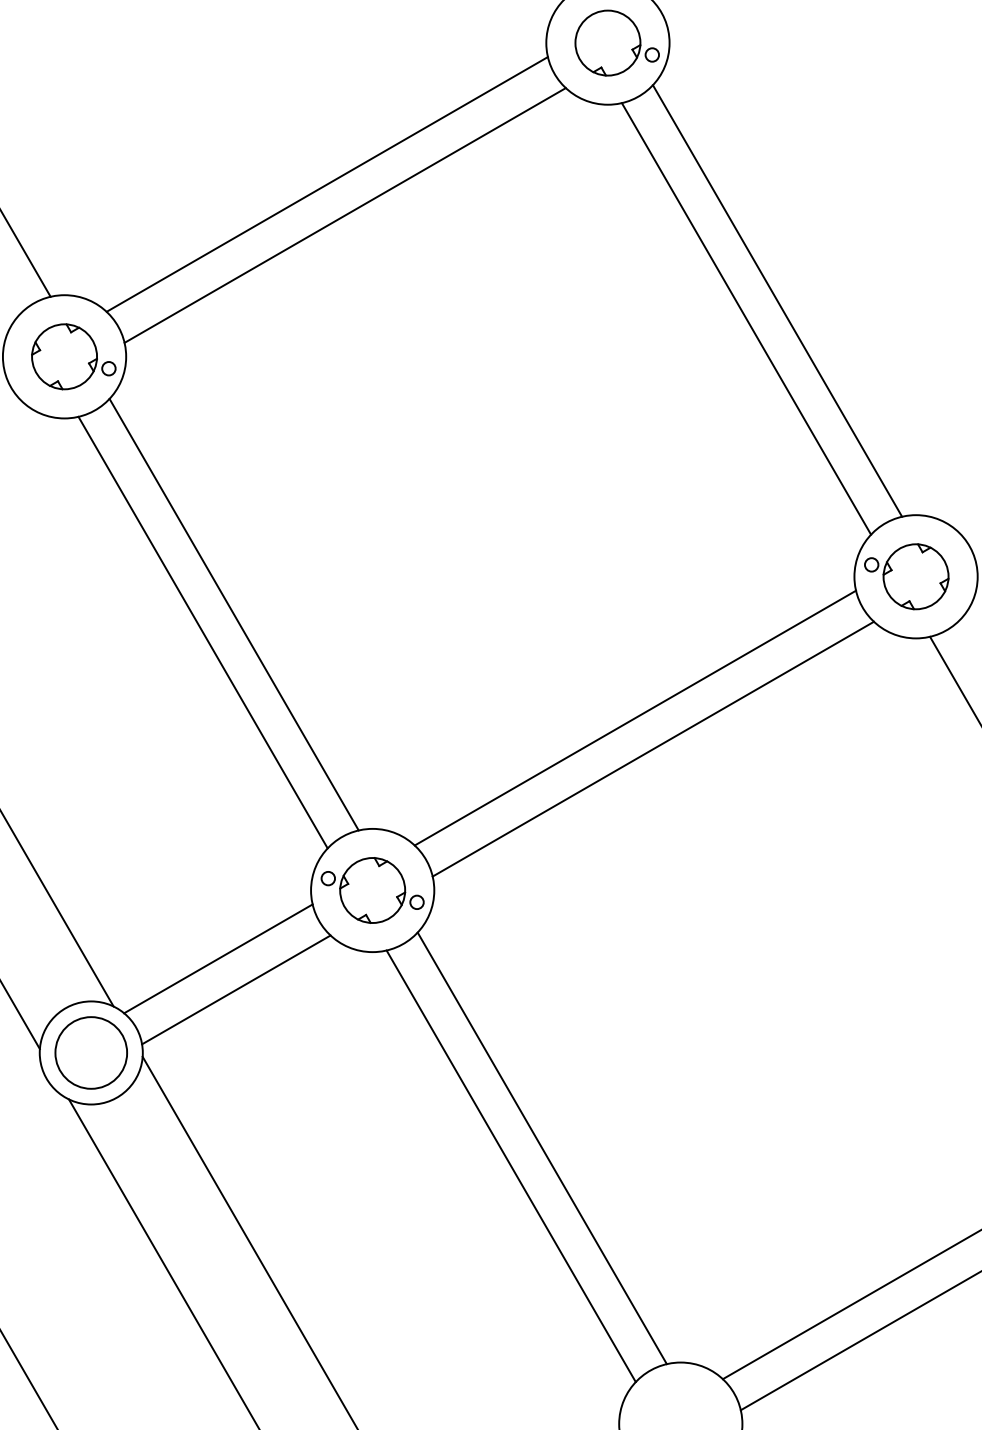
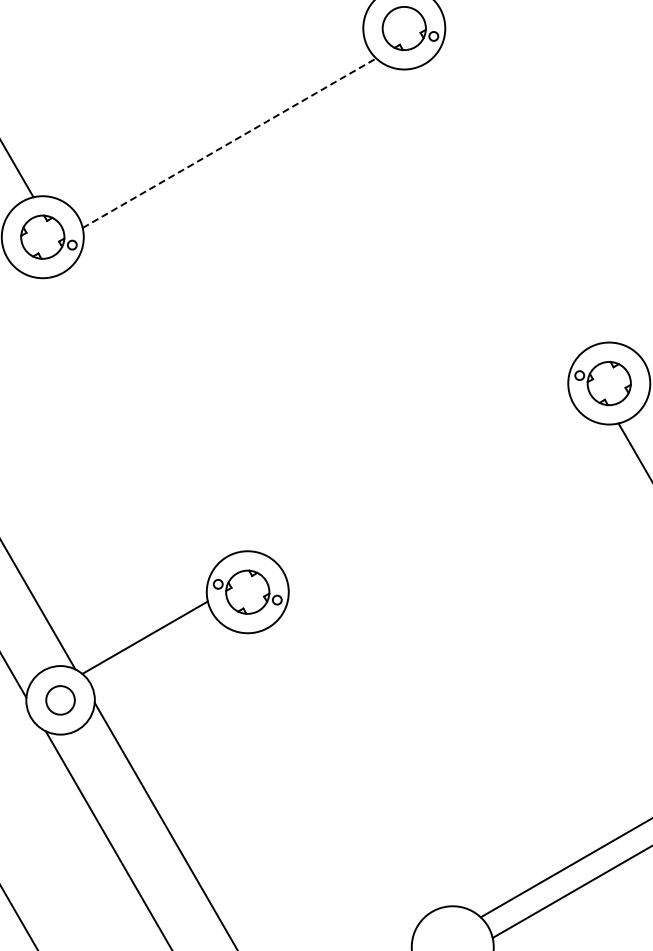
line: (327, 184) -> (217, 122), removed
line: (345, 214) -> (229, 142), solid -> dashed
line: (776, 300) -> (516, 199), removed
line: (746, 318) -> (496, 211), removed
line: (233, 614) -> (155, 408), removed
line: (202, 632) -> (134, 420), removed
line: (635, 718) -> (422, 477), removed
line: (653, 748) -> (434, 497), removed
line: (235, 990) -> (156, 658), removed
circle: (91, 1053) -> (60, 700), size x0.6
line: (542, 1147) -> (360, 763), removed
line: (510, 1165) -> (339, 775), removed

